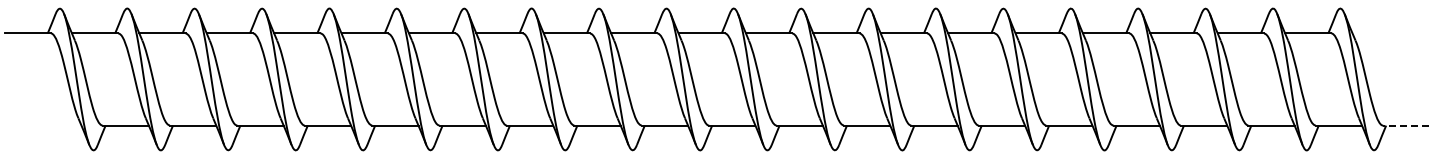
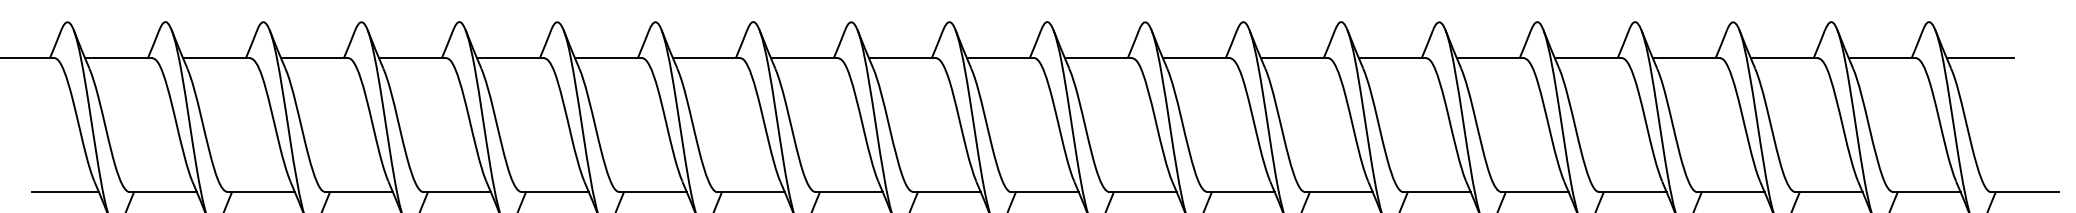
line: (1375, 33) -> (1980, 58), added
line: (58, 125) -> (65, 192), added
line: (1405, 125) -> (2023, 192), dashed -> solid

